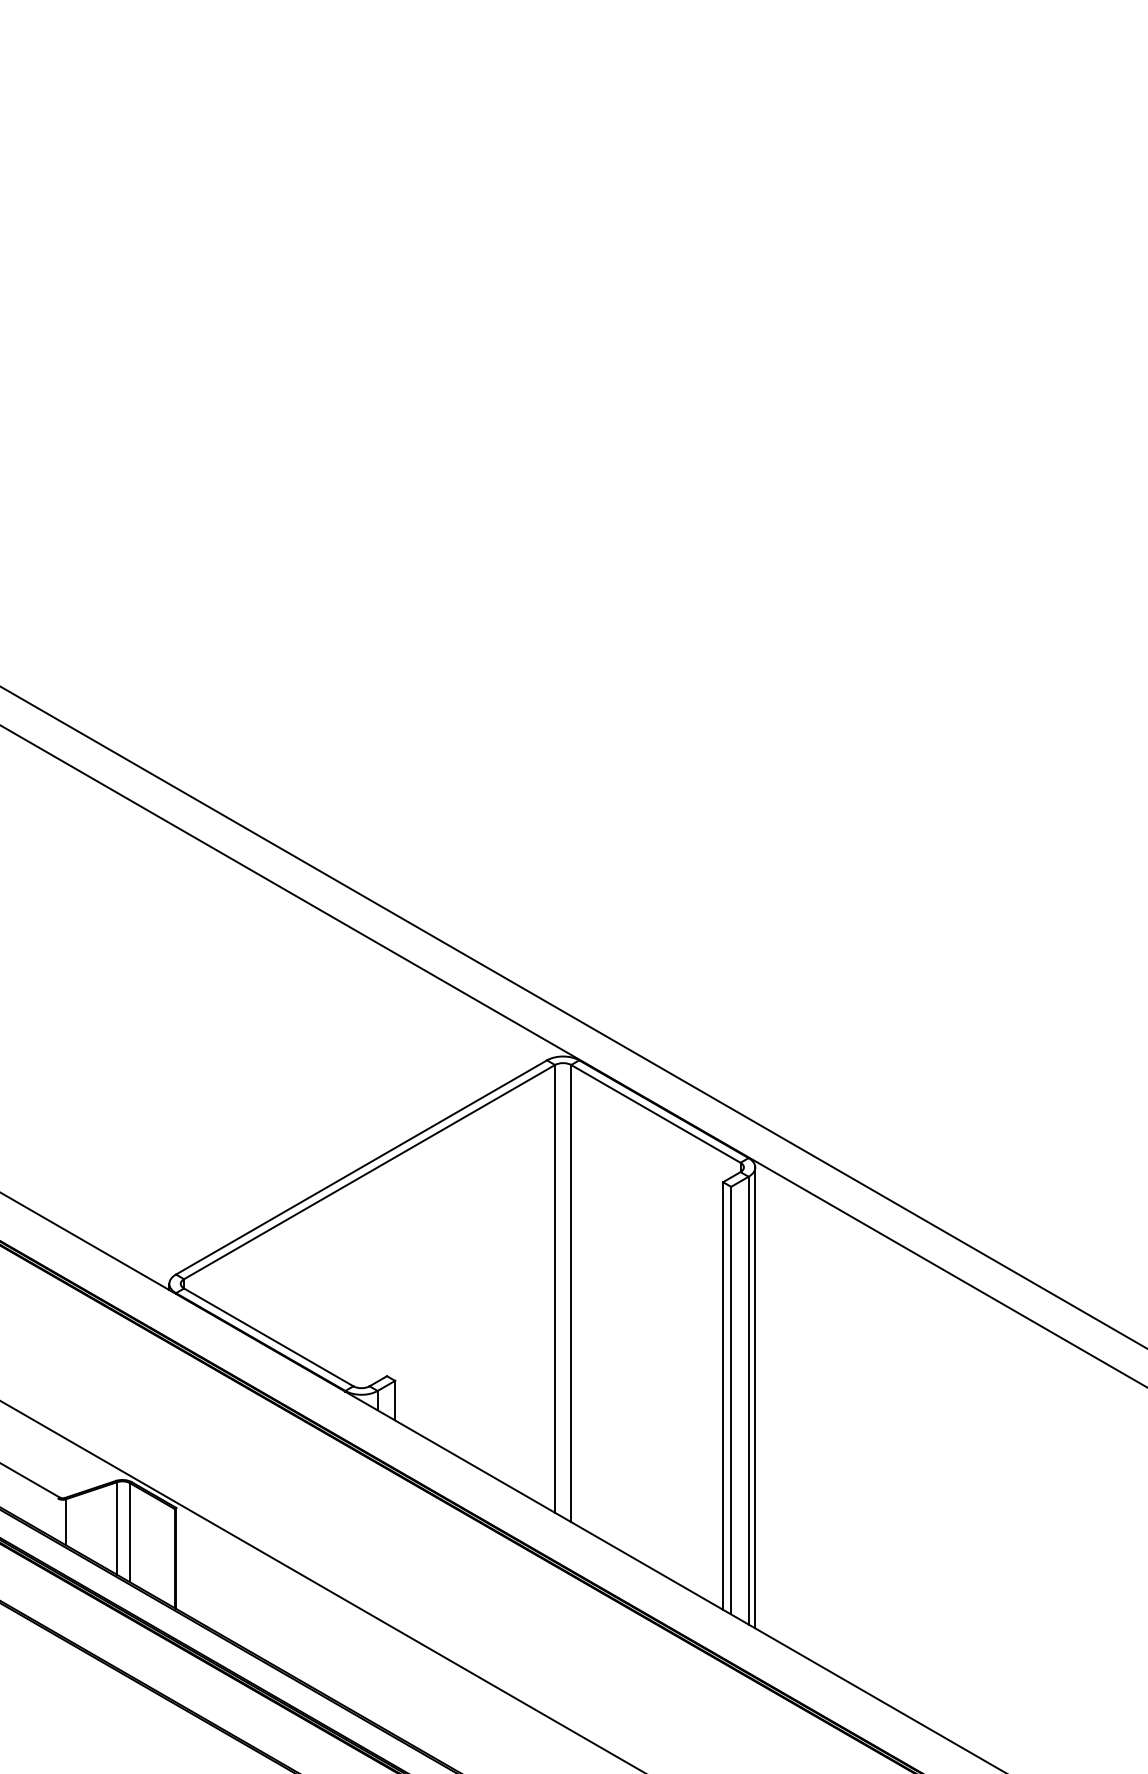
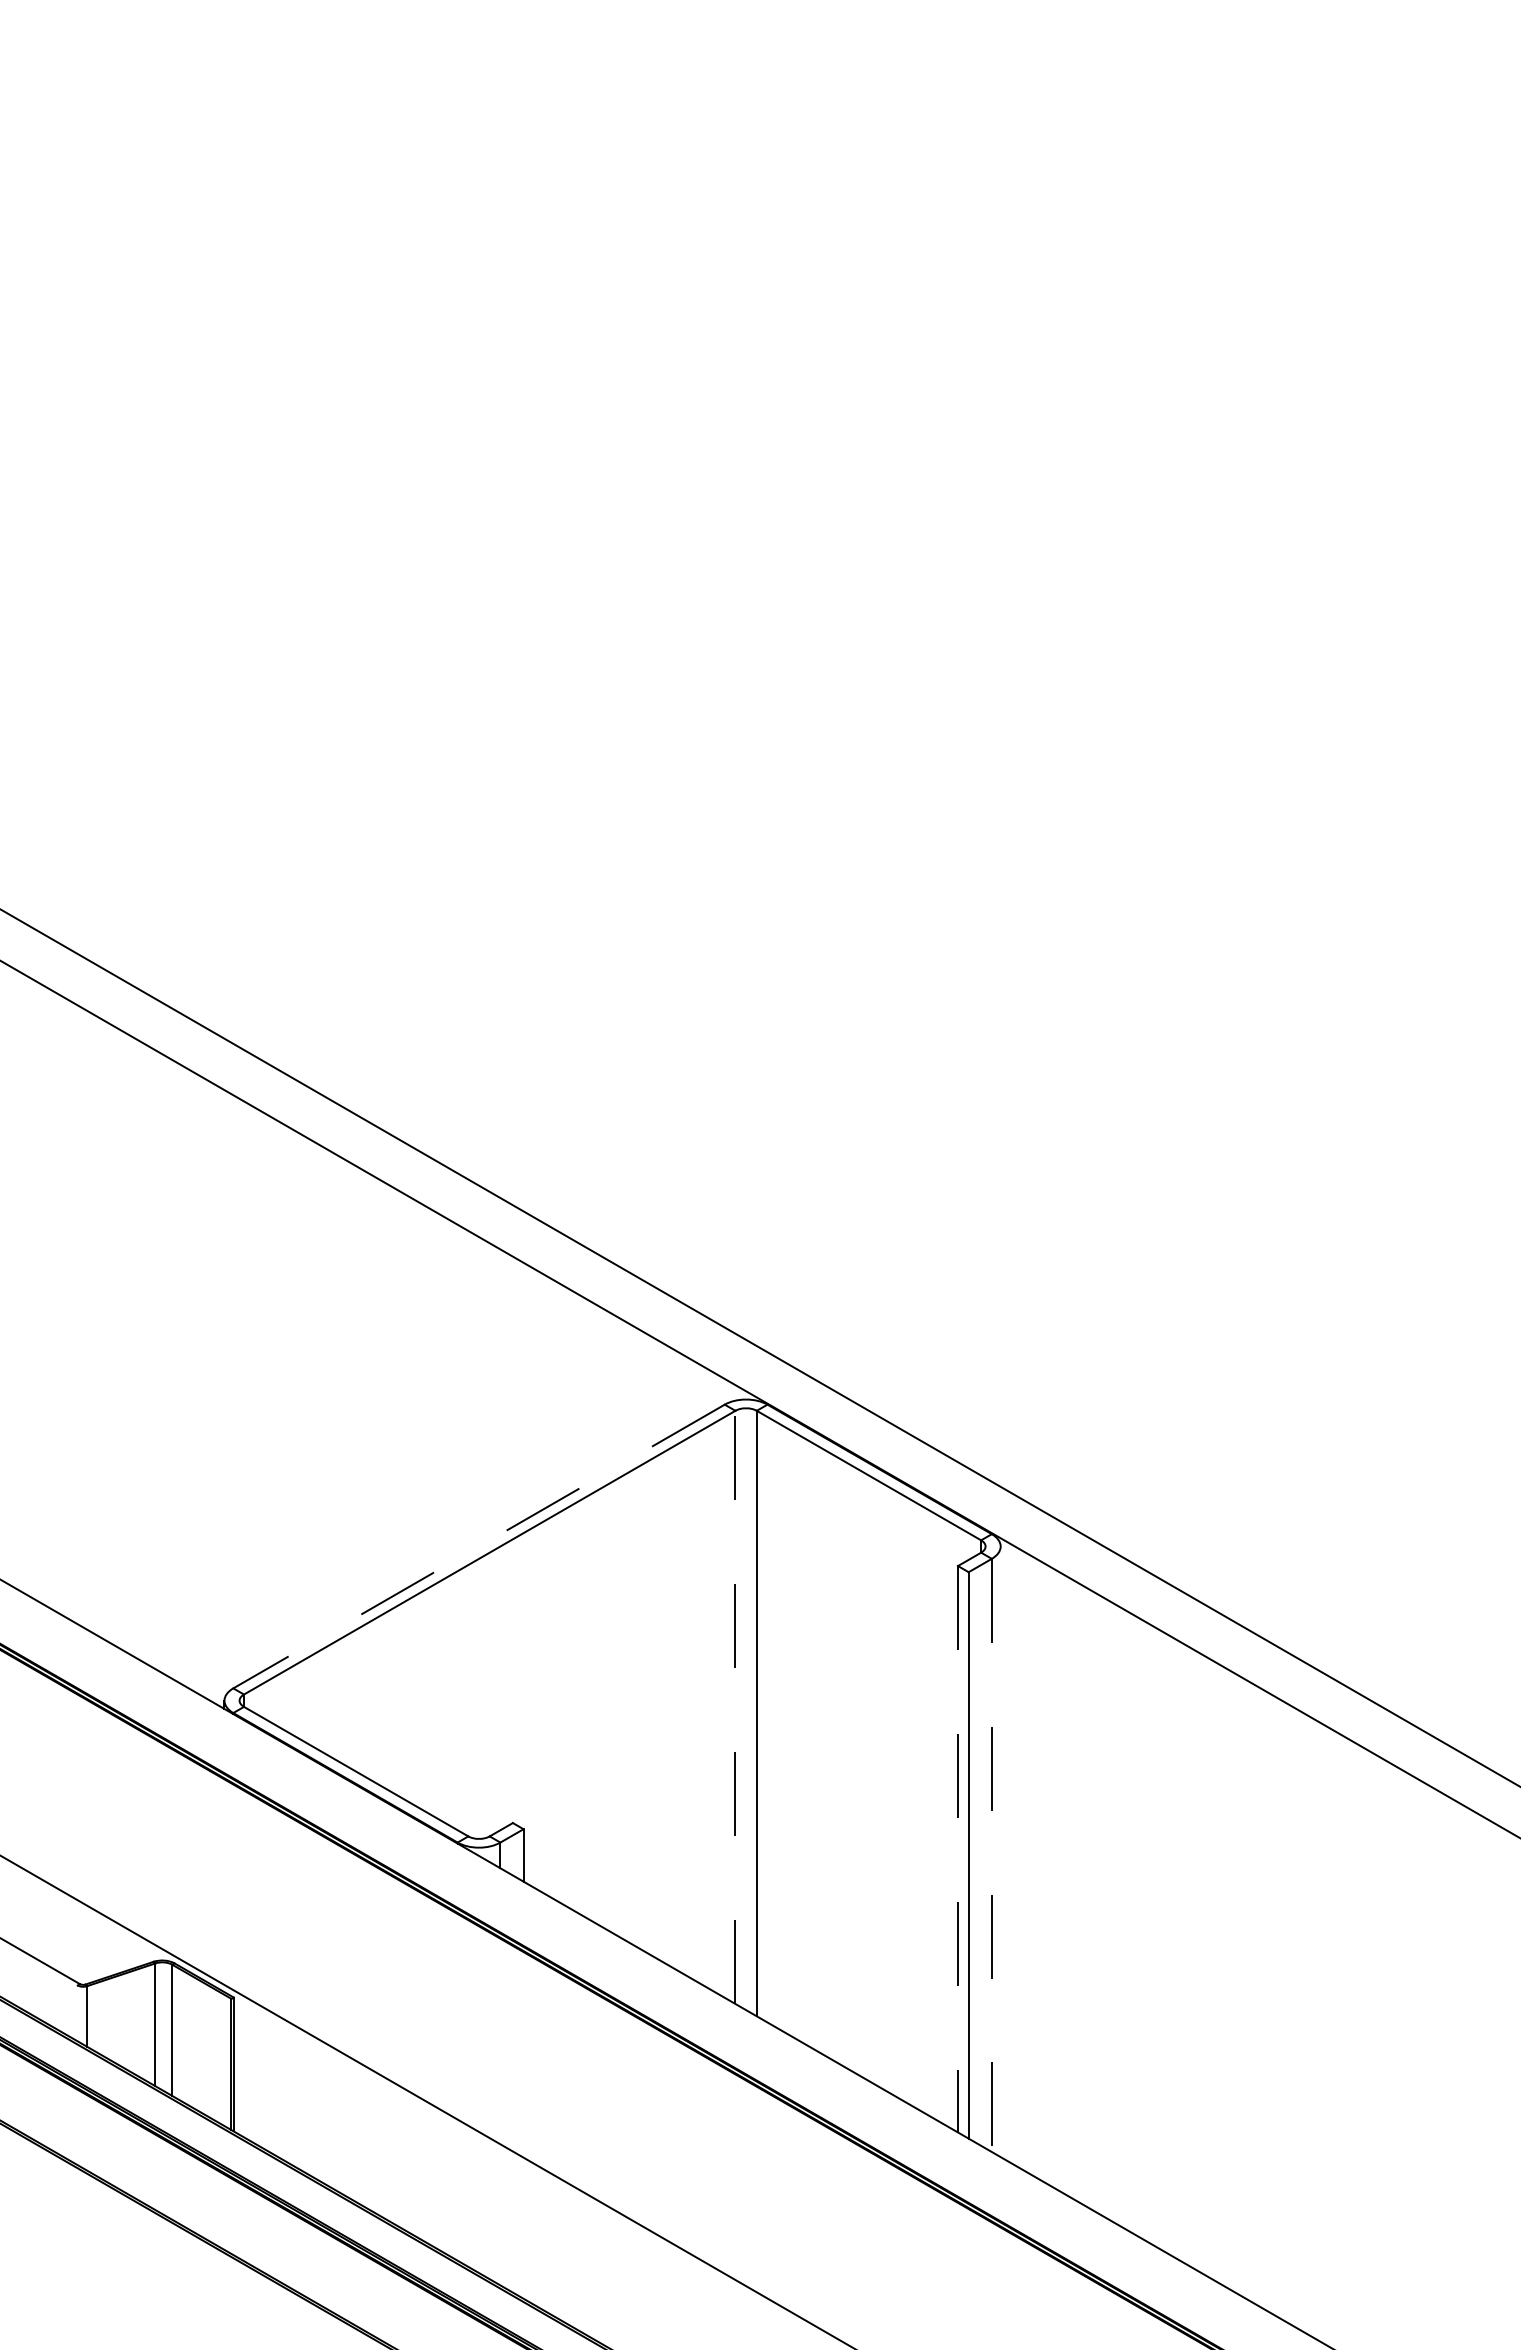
line: (361, 1167) -> (479, 1546), solid -> dashed
line: (555, 1288) -> (735, 1707), solid -> dashed
line: (723, 1396) -> (958, 1849), solid -> dashed
line: (755, 1397) -> (1000, 1851), removed
line: (748, 1400) -> (991, 1855), solid -> dashed

